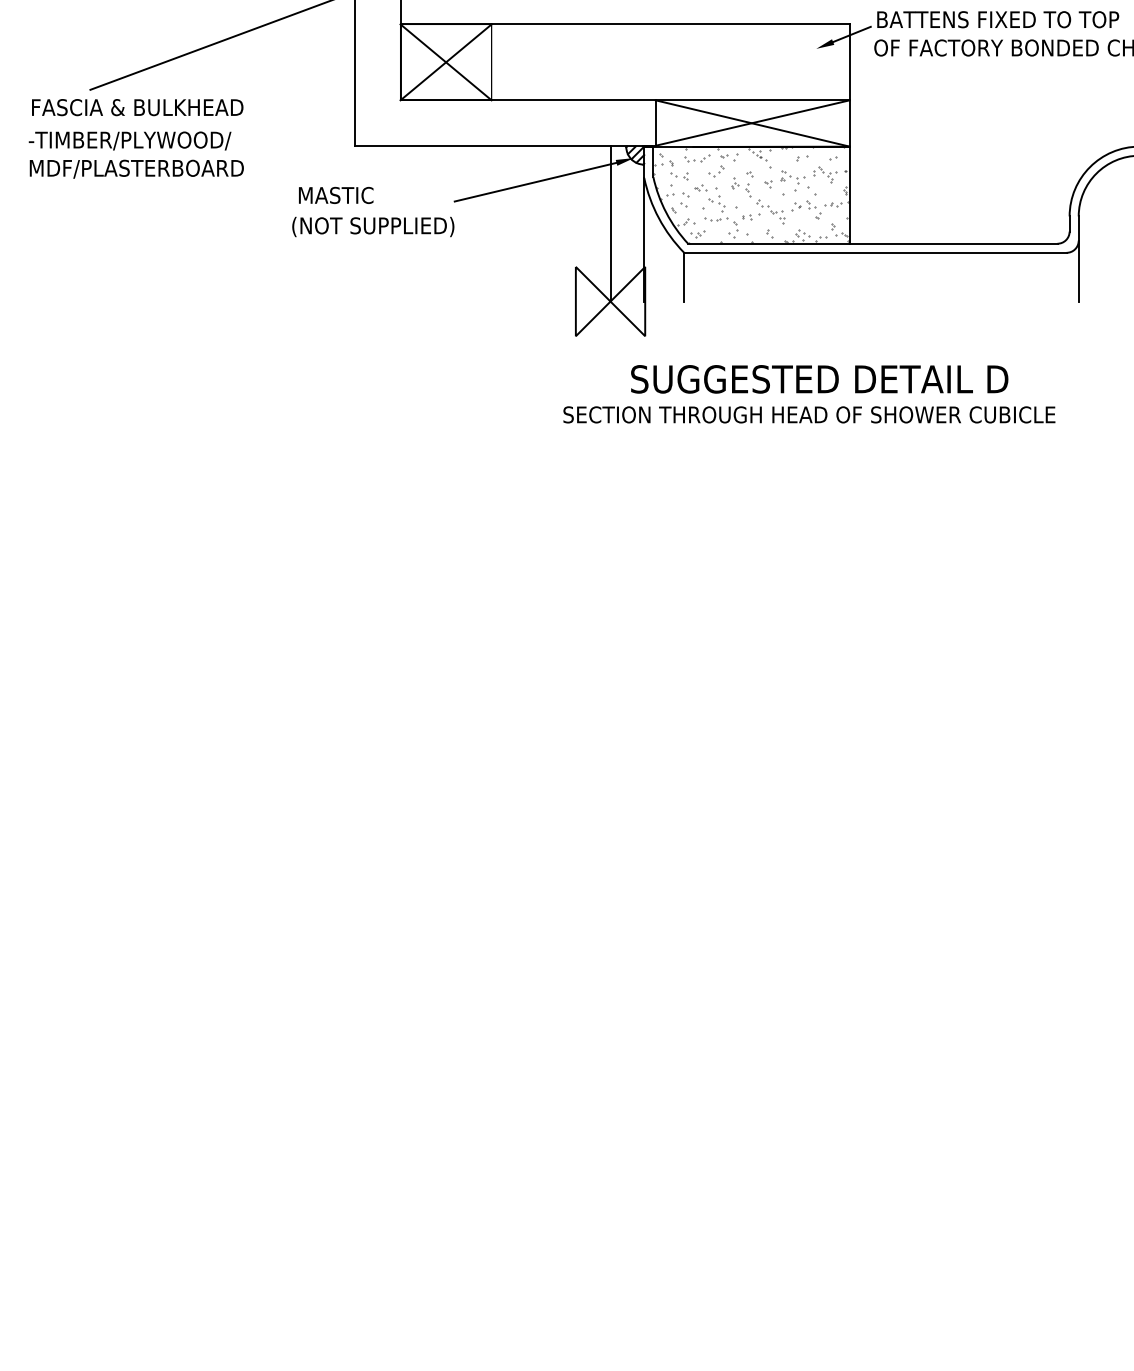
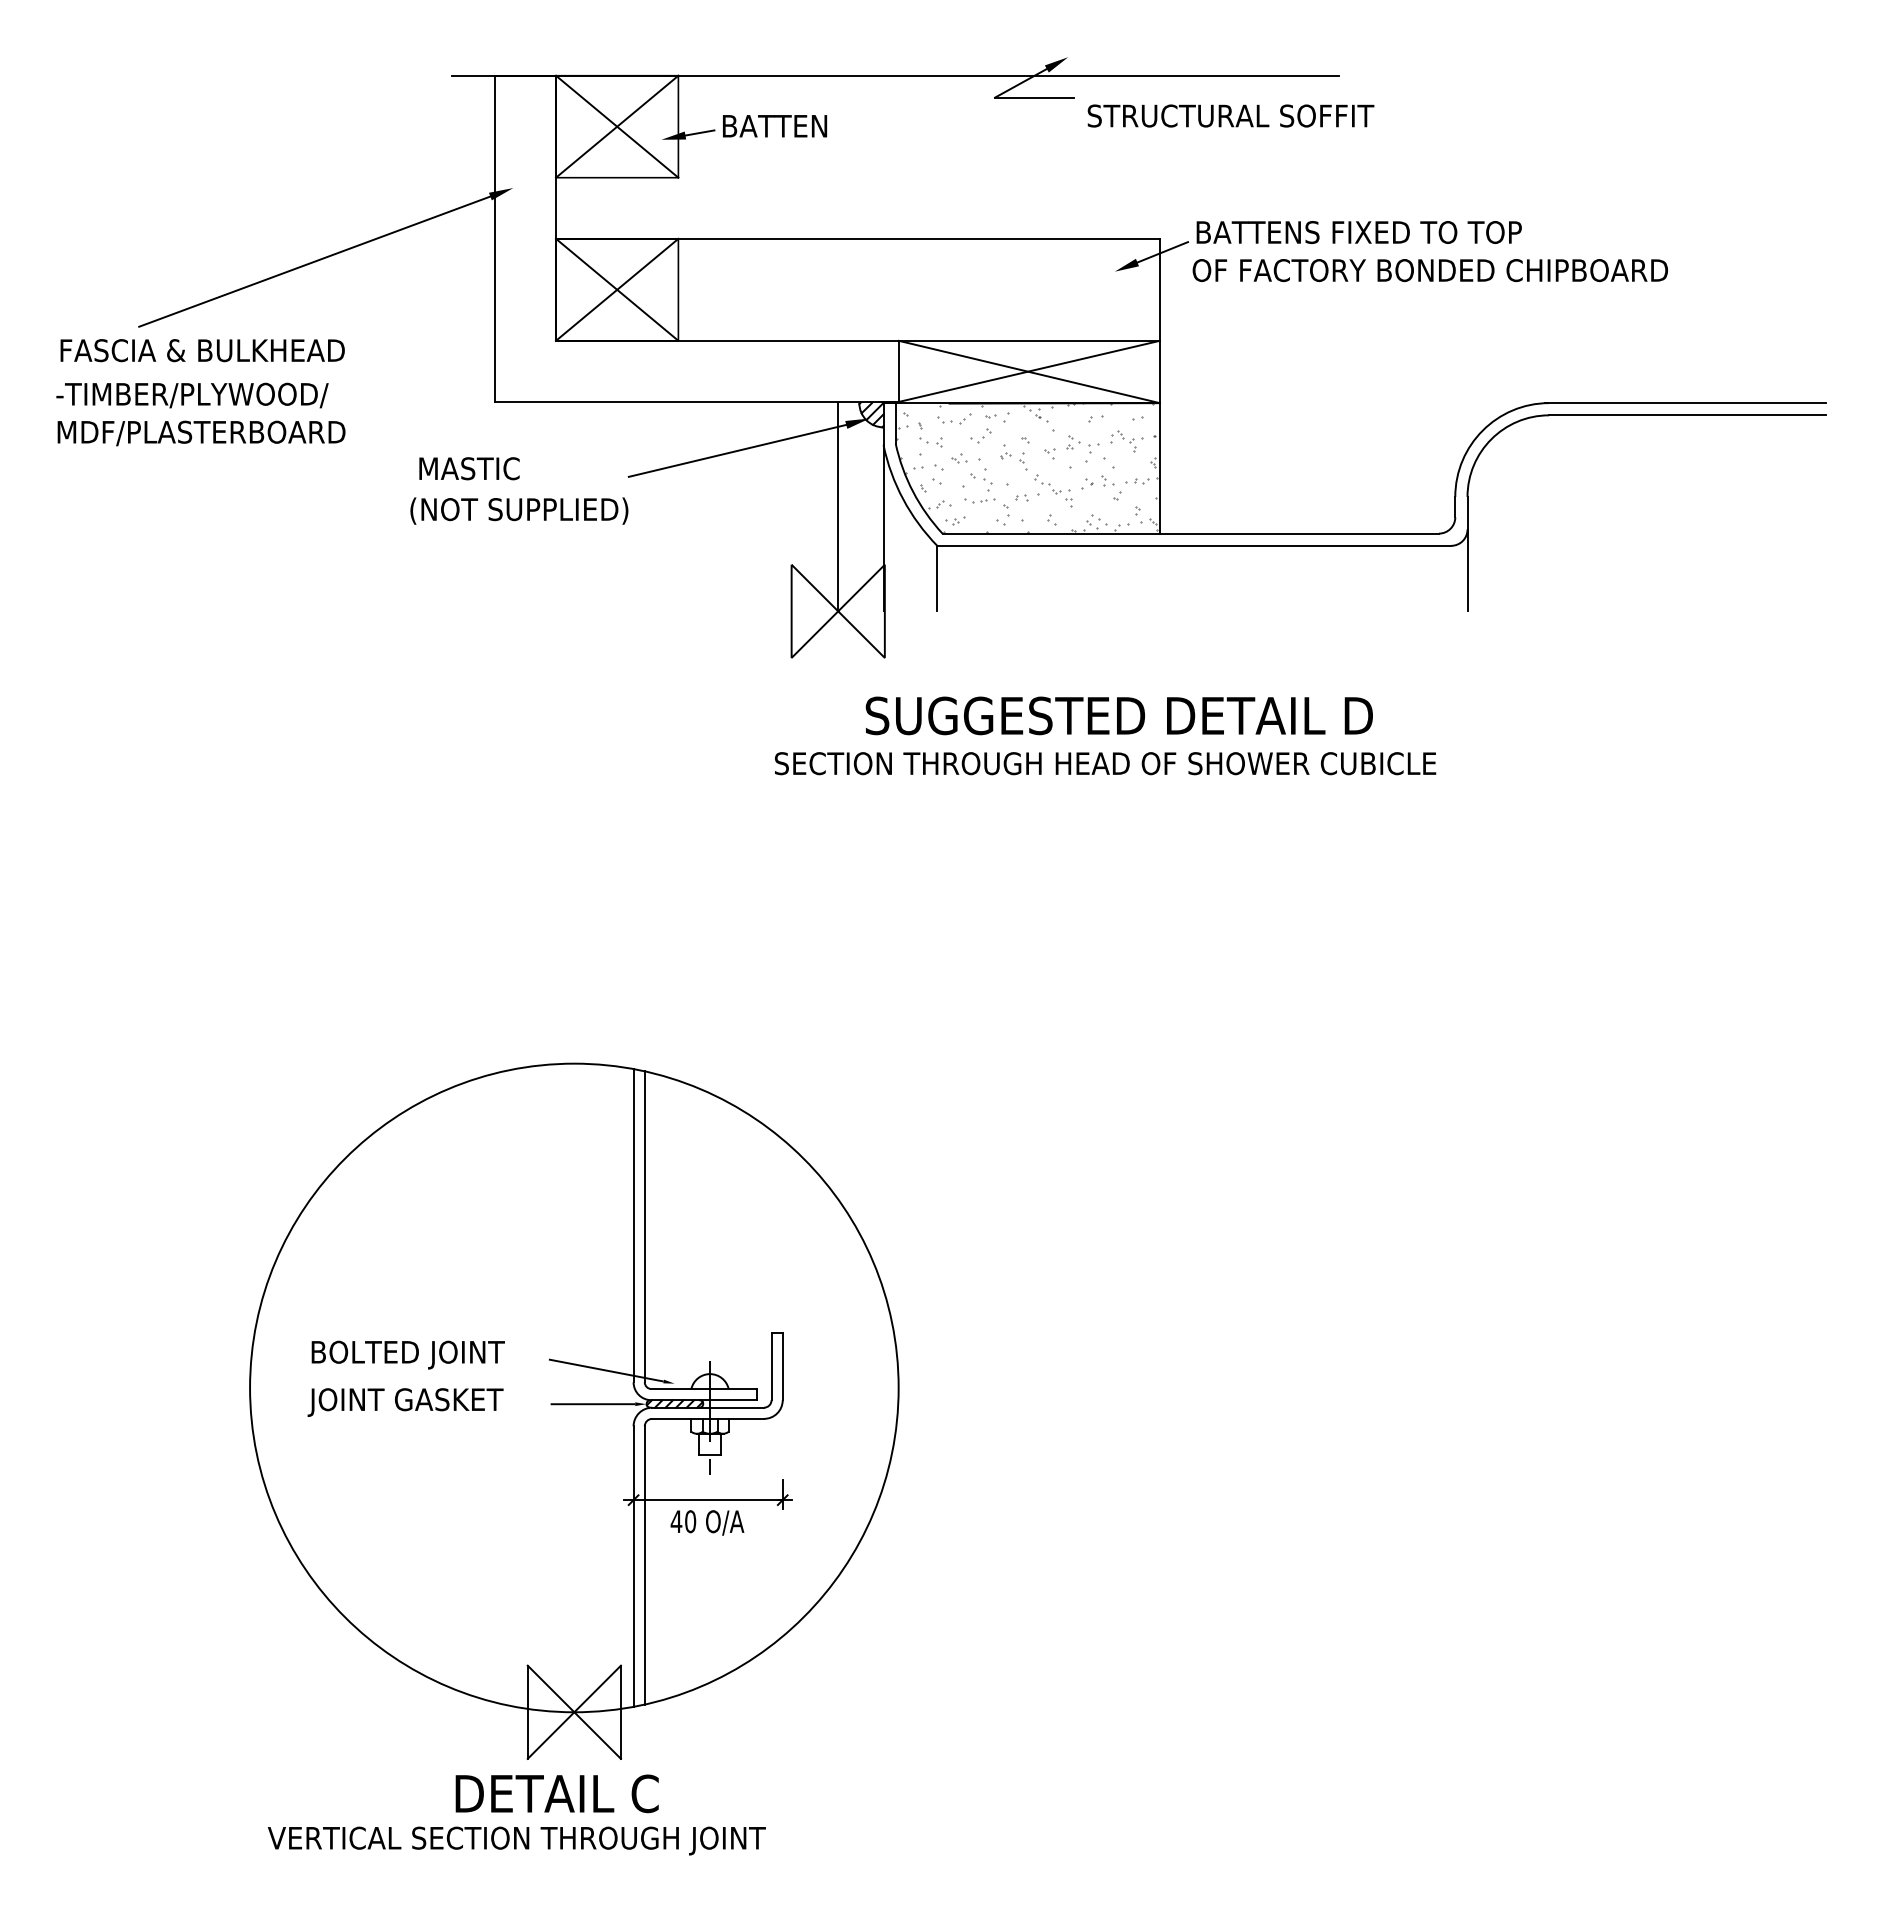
part: (414, 931) -> (574, 1458), added

